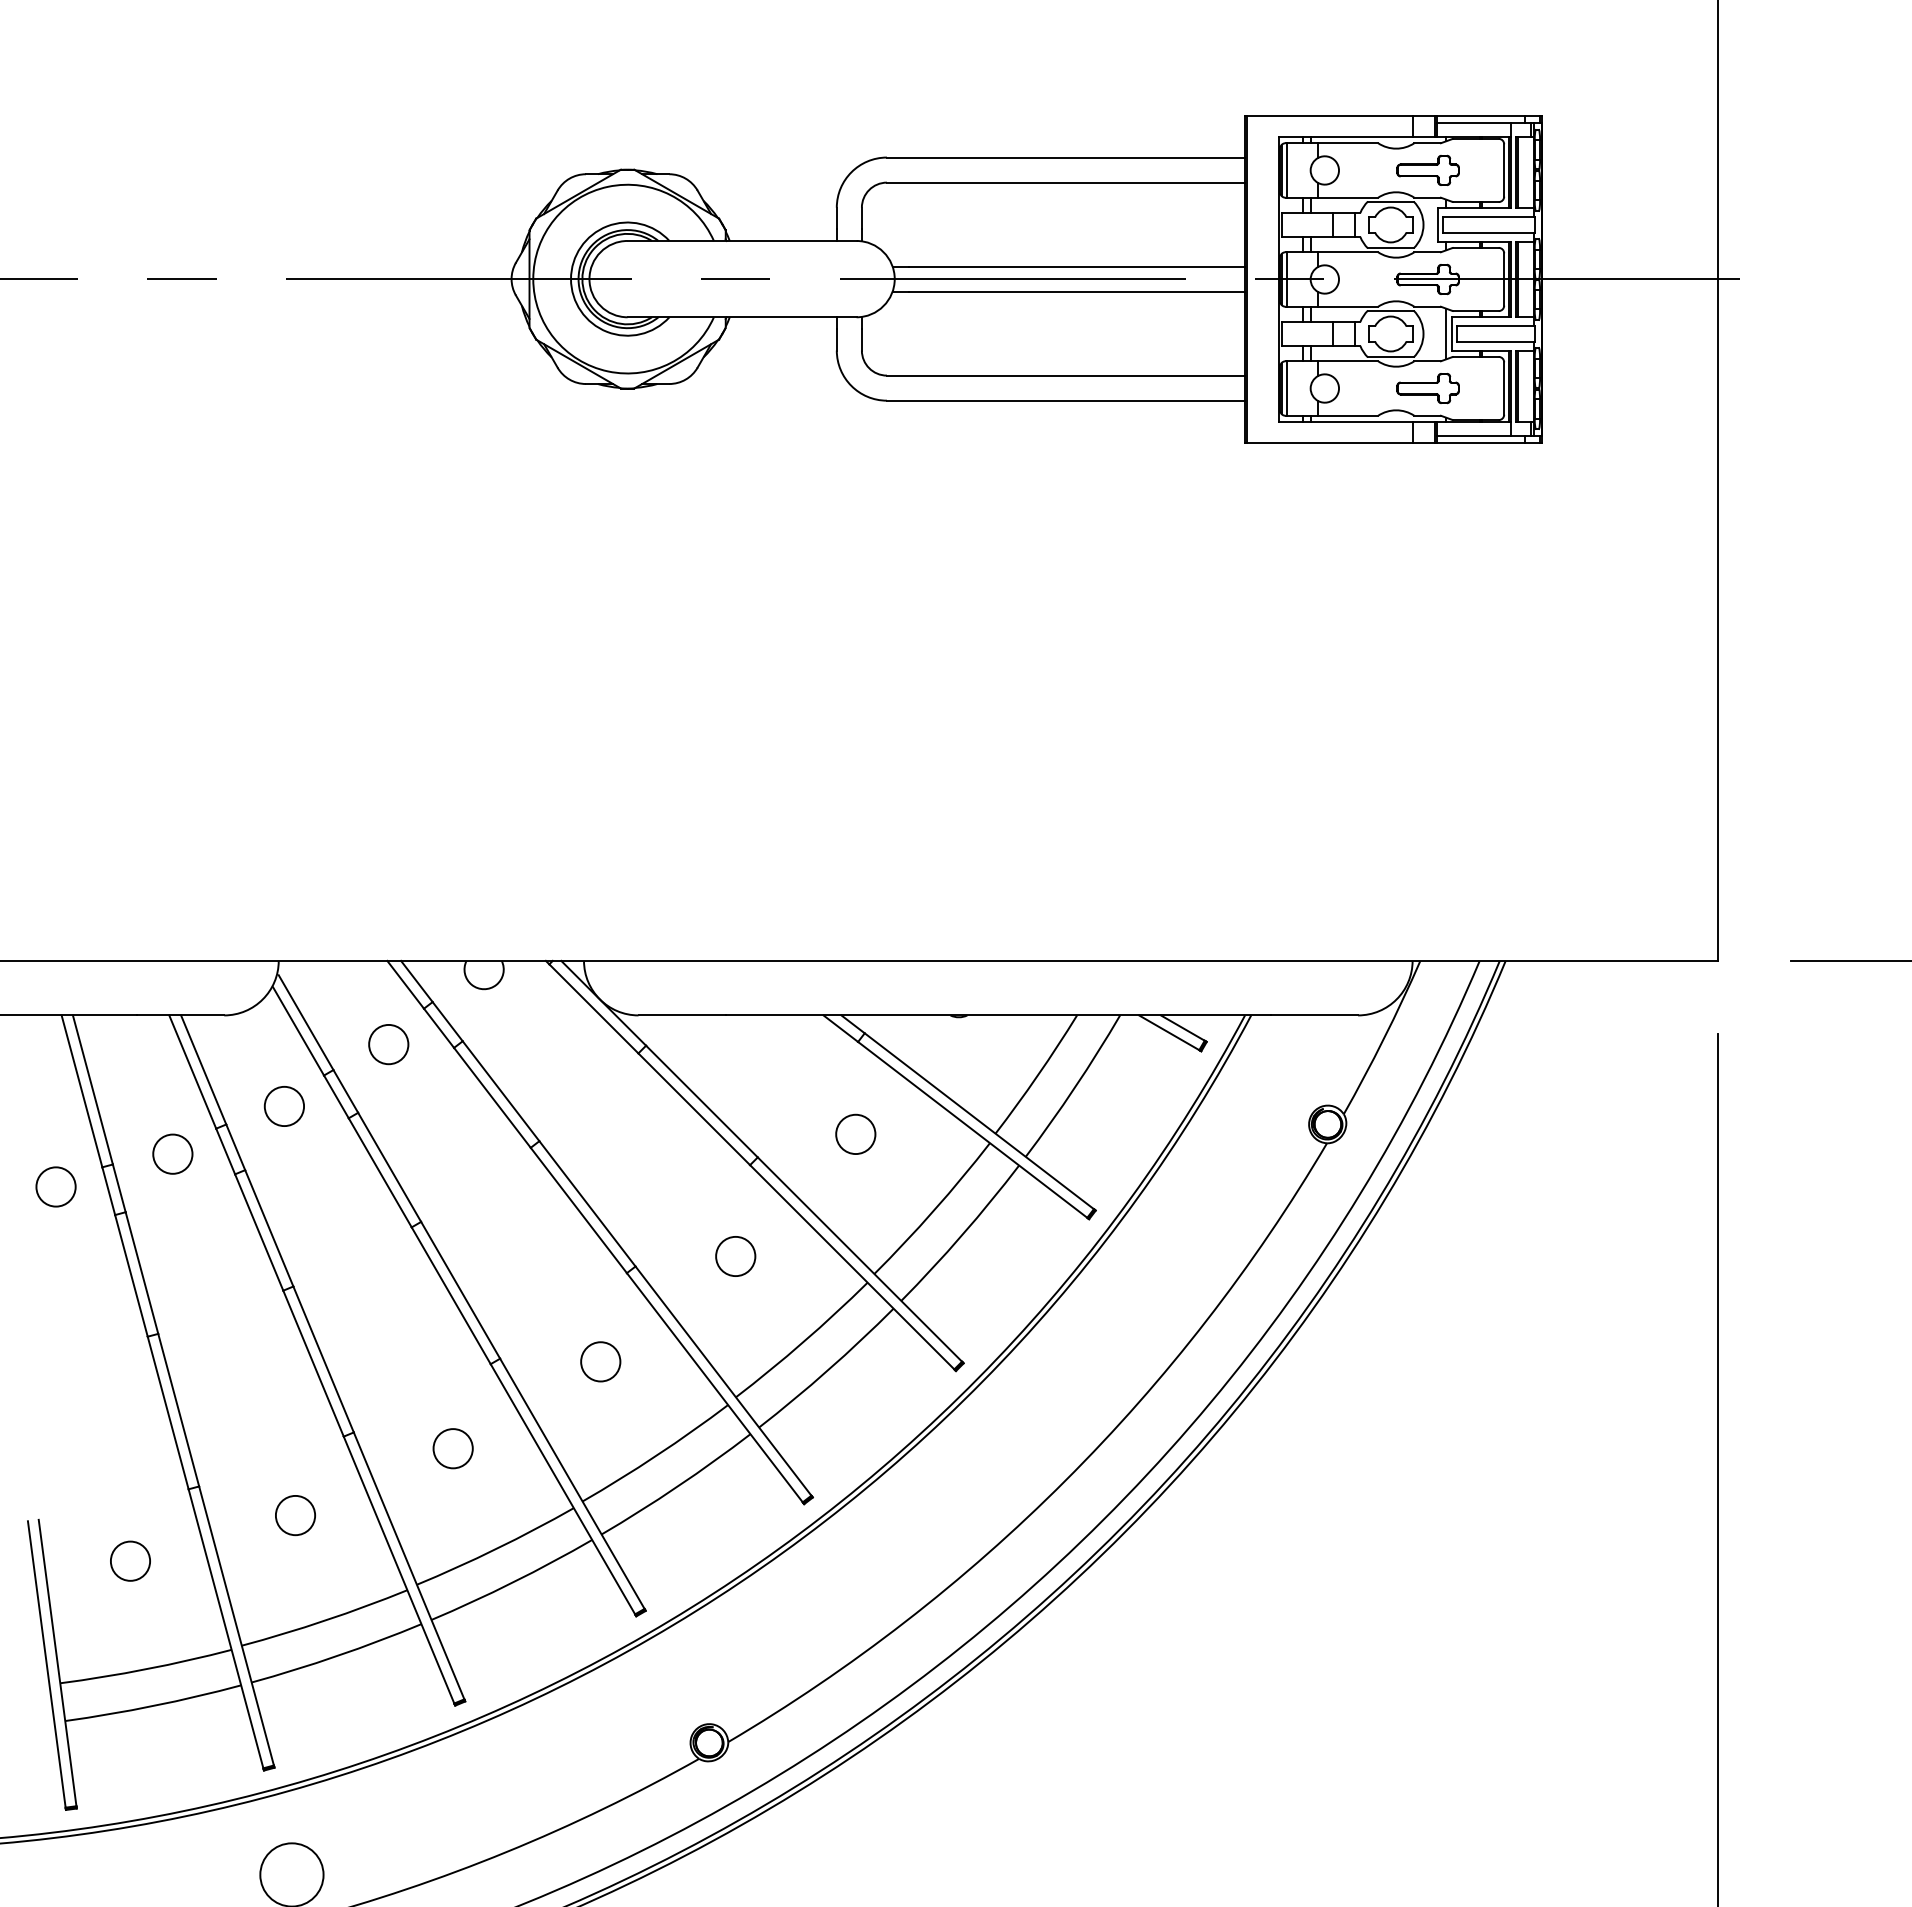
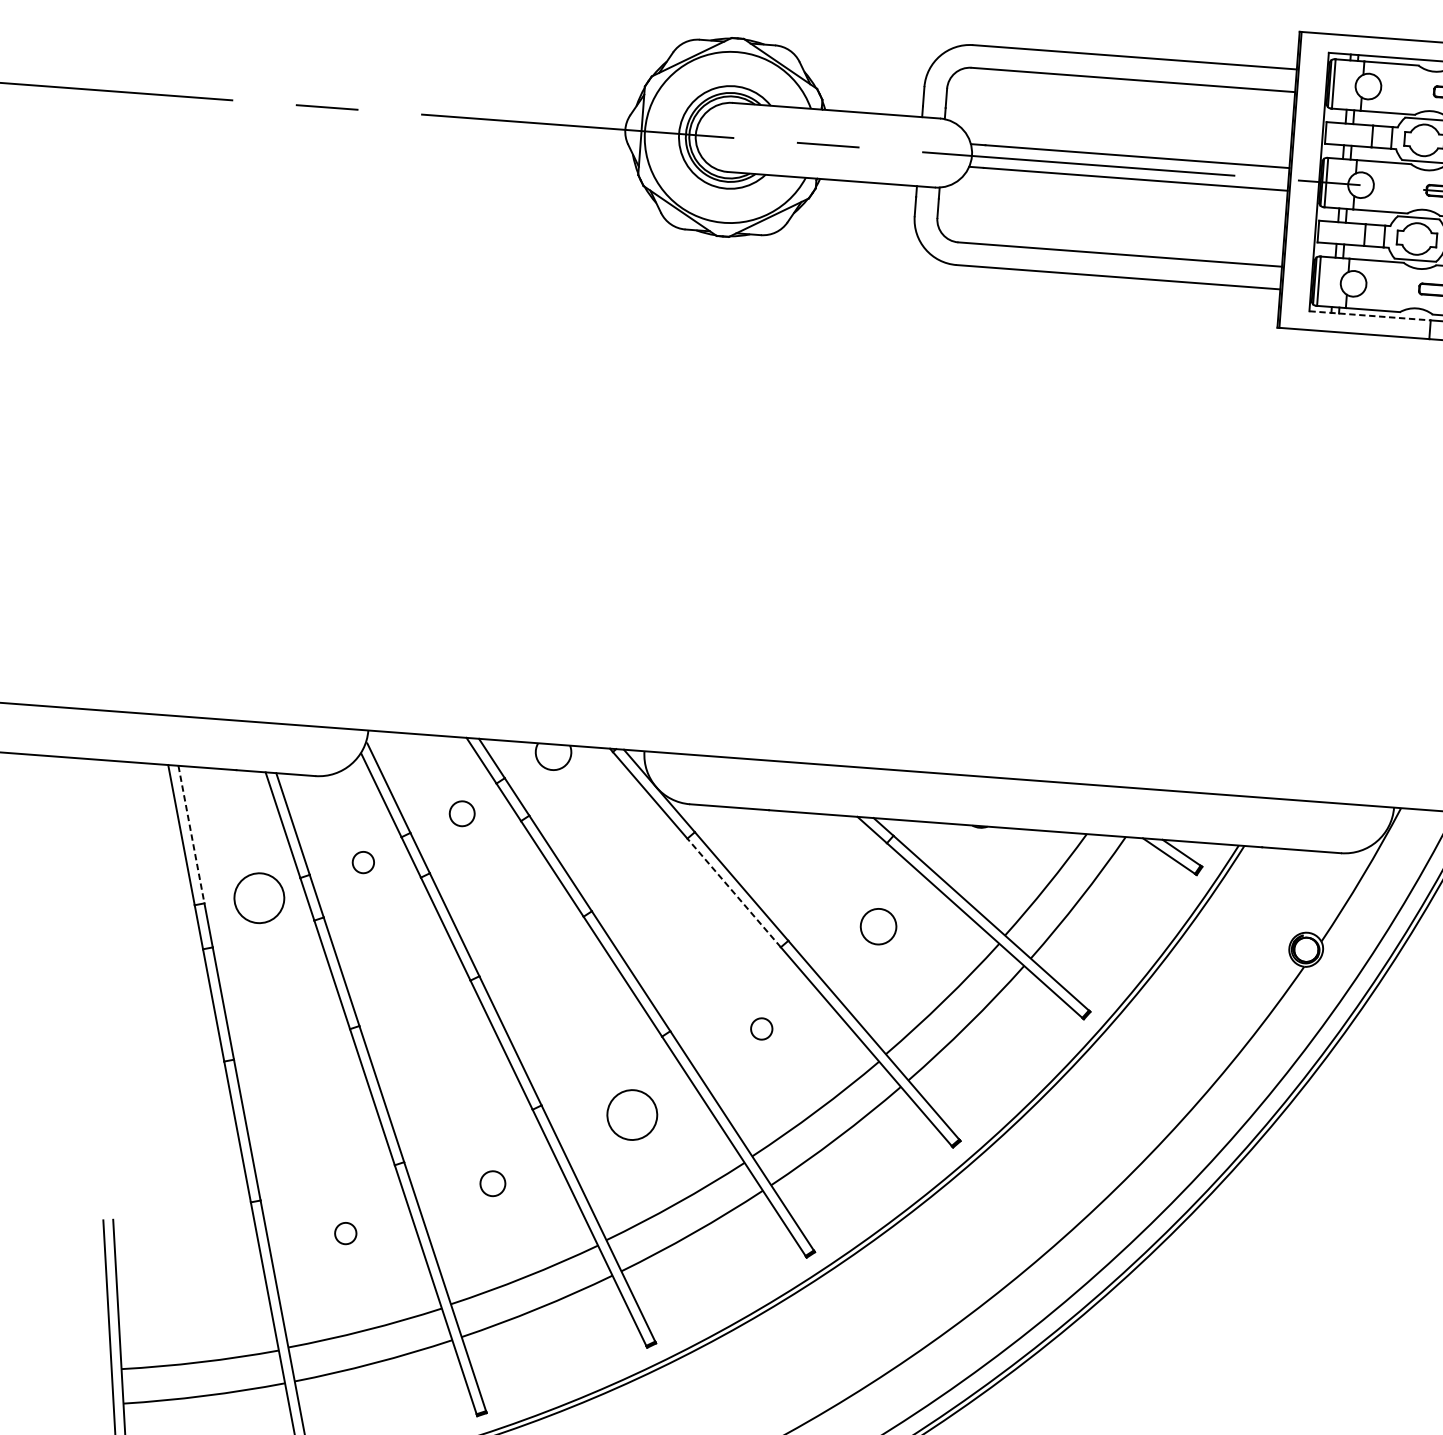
line: (1346, 422) -> (1370, 316), solid -> dashed
circle: (388, 1044) -> (461, 813), size x0.7
line: (93, 1090) -> (191, 835), solid -> dashed
circle: (283, 1106) -> (362, 862), size x0.6
line: (694, 1109) -> (734, 893), solid -> dashed
circle: (172, 1153) -> (259, 897), size x1.4
circle: (55, 1186) -> (151, 919), removed
circle: (735, 1256) -> (761, 1028), size x0.6
circle: (600, 1361) -> (632, 1114), size x1.4
circle: (452, 1448) -> (492, 1183), size x0.7
circle: (295, 1515) -> (345, 1233), size x0.6
circle: (130, 1560) -> (193, 1262), removed

